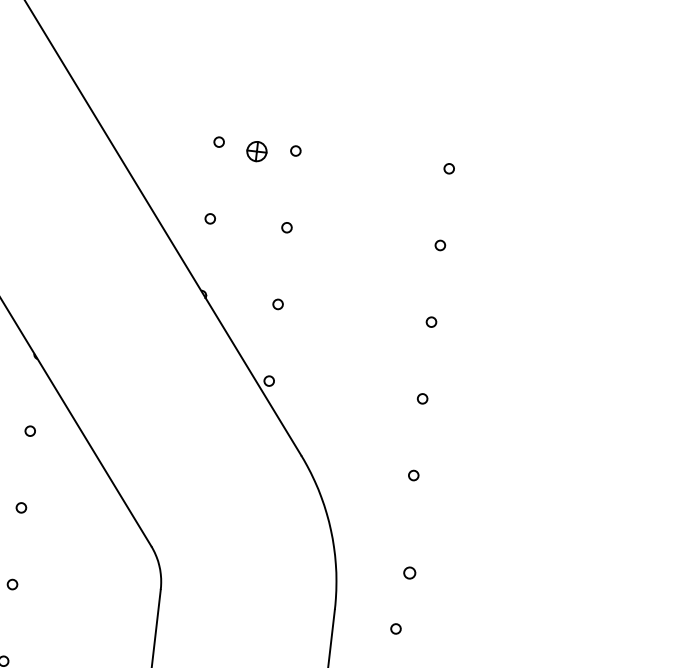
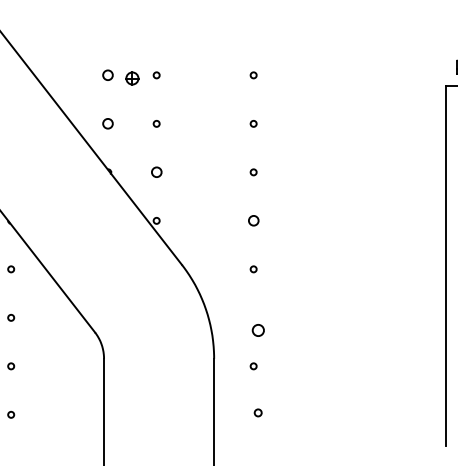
circle: (219, 142) -> (108, 75), size x1.6
circle: (210, 218) -> (108, 123), size x1.6
circle: (277, 304) -> (156, 172), size x1.6
circle: (422, 398) -> (253, 220), size x1.6
circle: (408, 572) -> (257, 330), size x1.6

